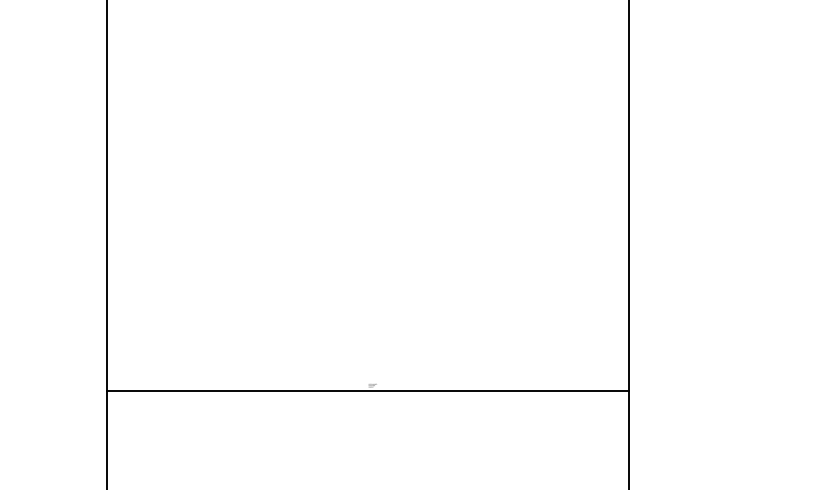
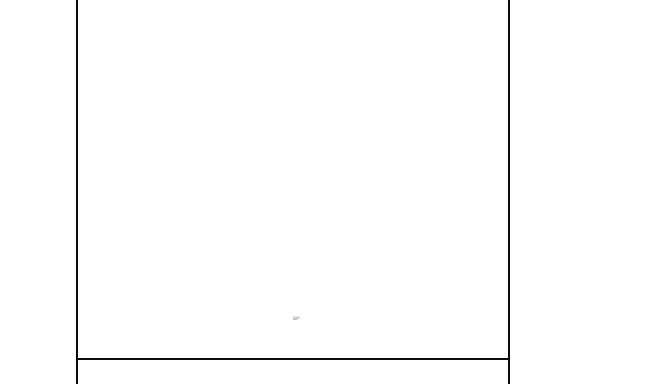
line: (367, 391) -> (292, 359), moved

